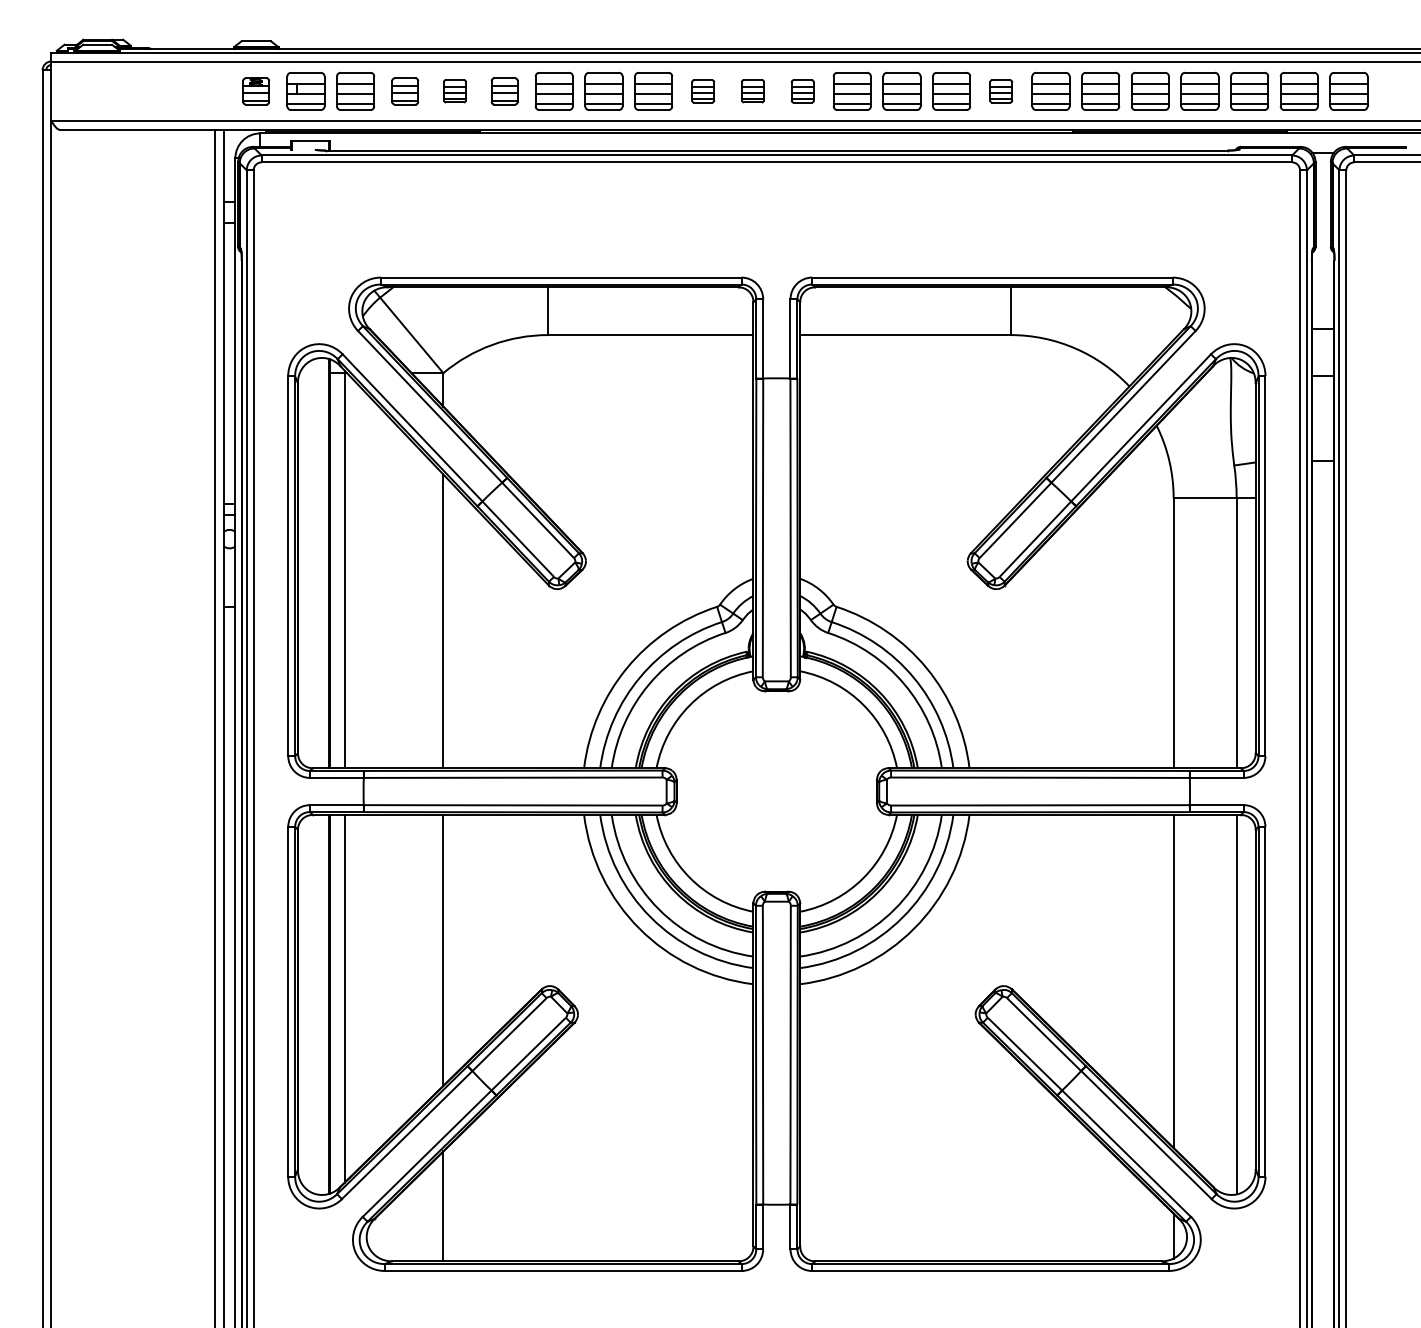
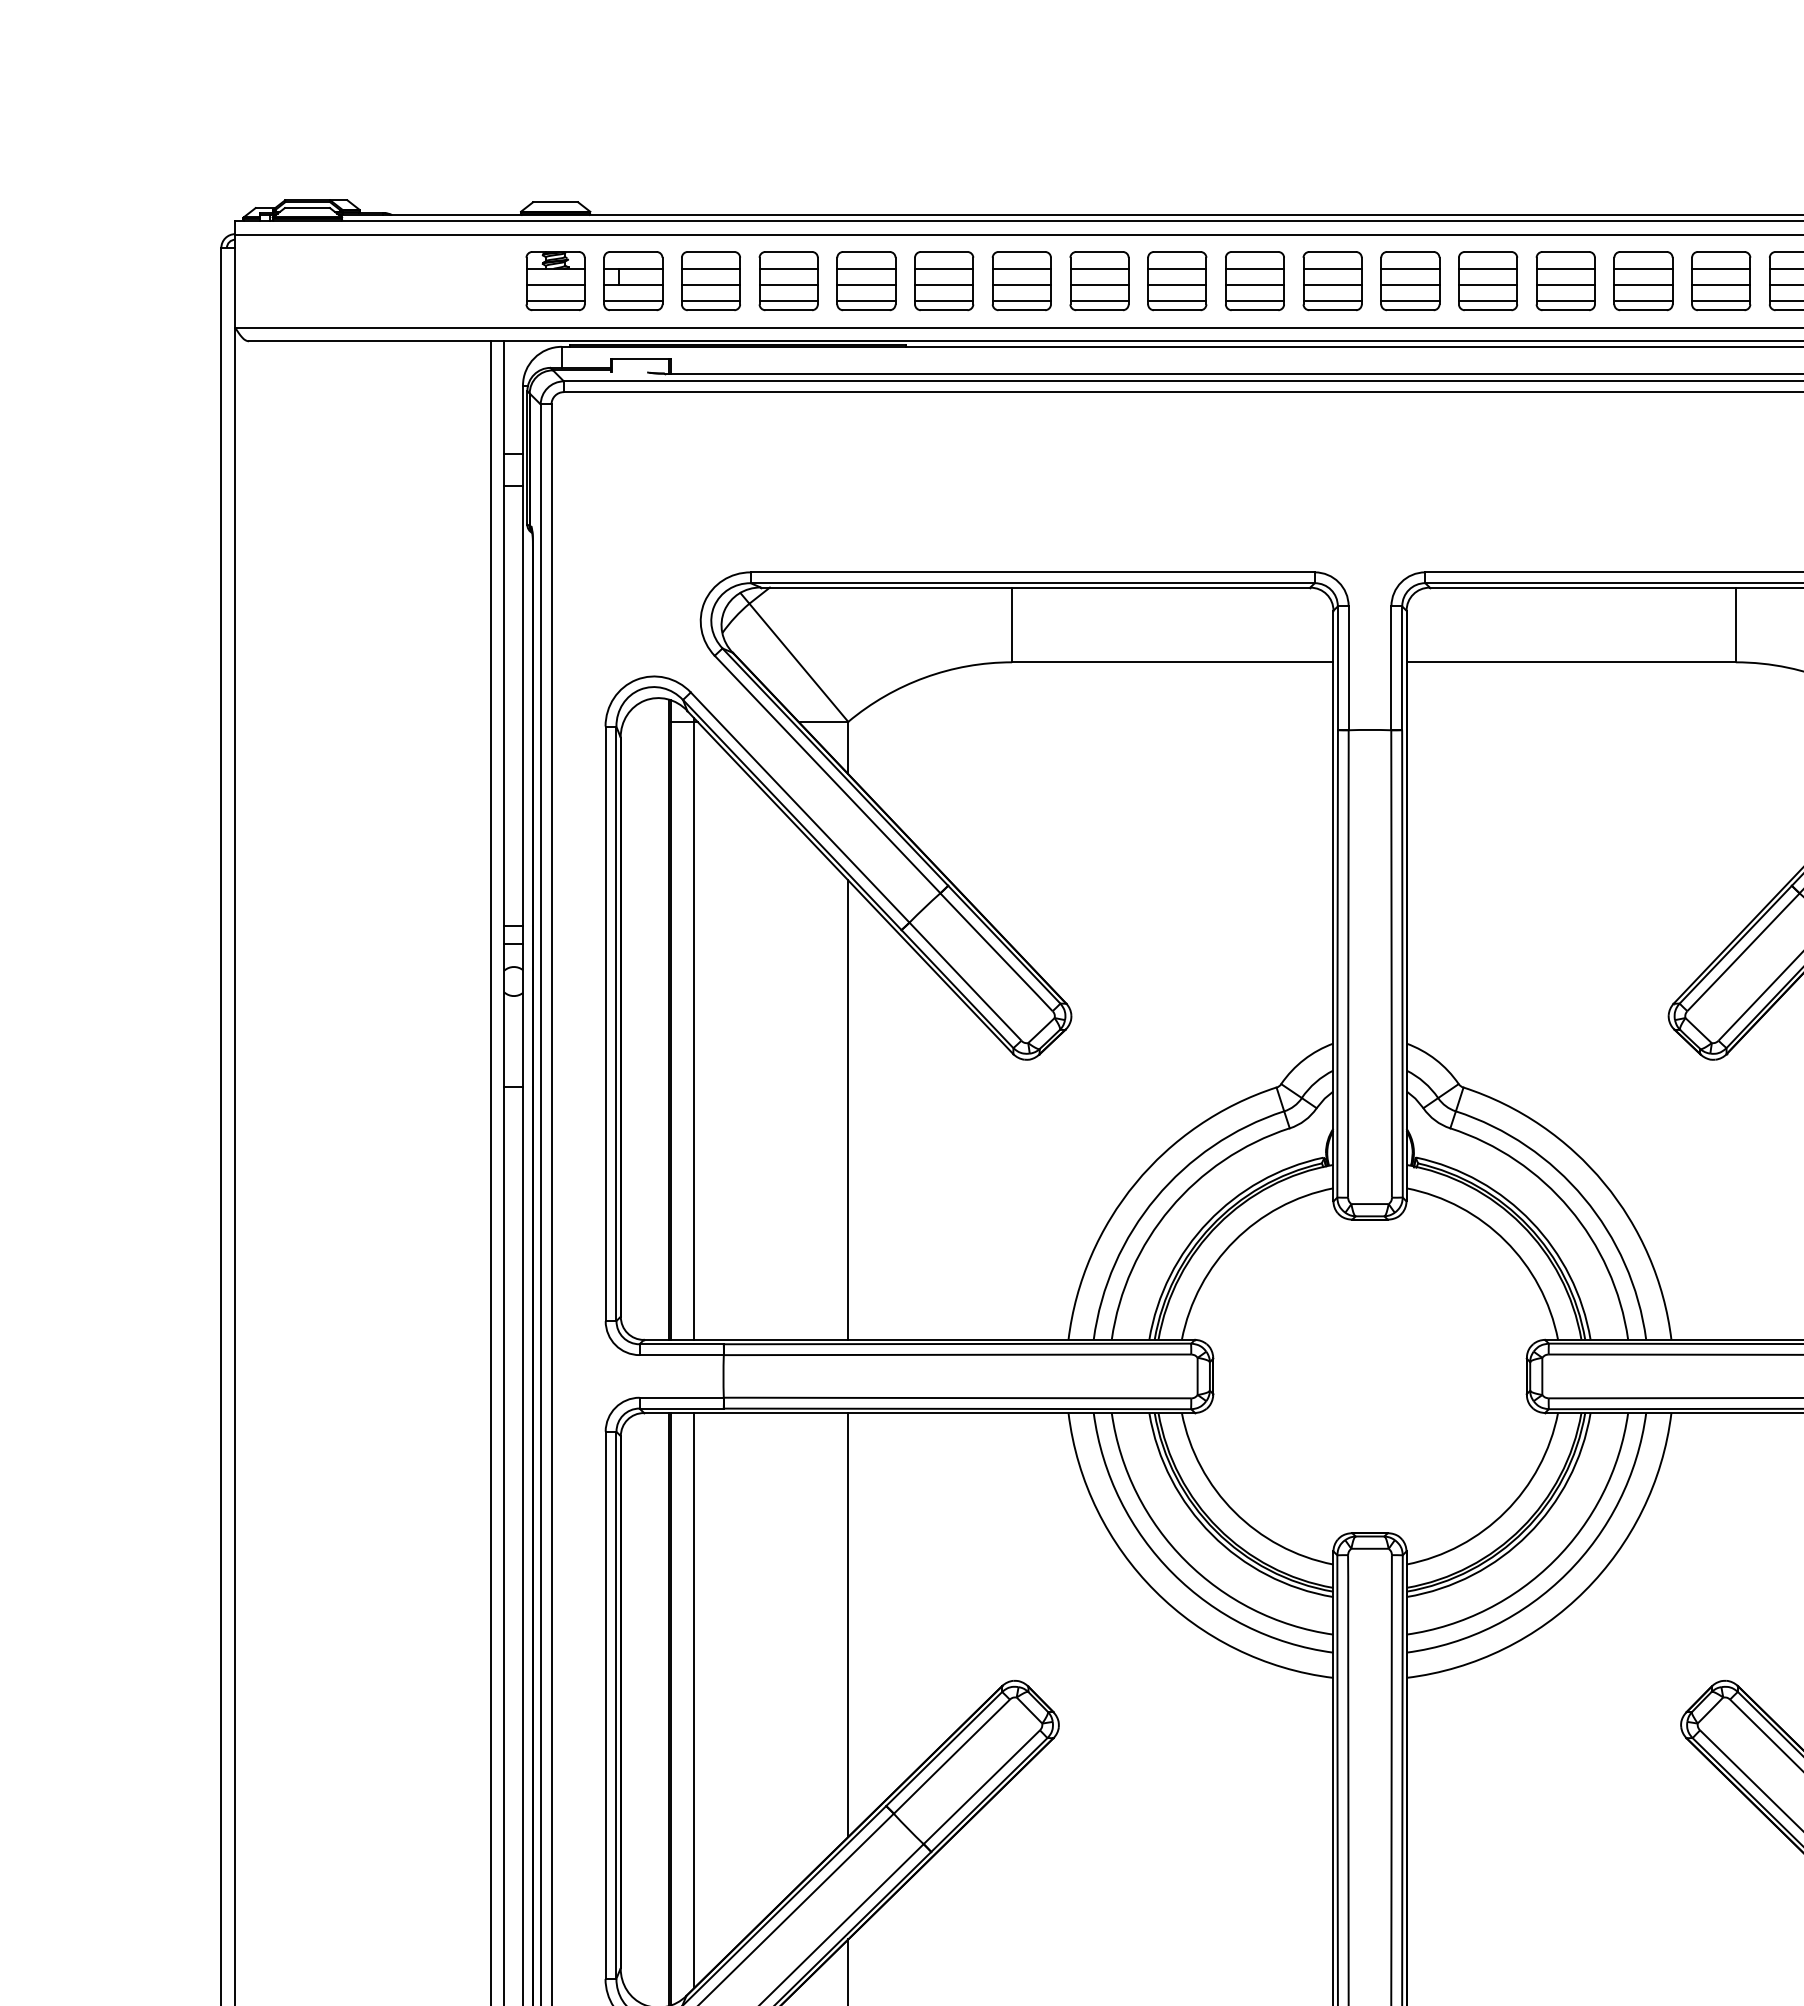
part: (454, 90) -> (865, 279), size x1.67
part: (752, 90) -> (1331, 279), size x1.67
part: (255, 91) -> (554, 281), size x1.43
part: (404, 91) -> (787, 281), size x1.43
part: (504, 91) -> (943, 281), size x1.43
part: (702, 91) -> (1253, 281), size x1.67
part: (802, 91) -> (1410, 281), size x1.67
part: (1000, 91) -> (1719, 281), size x1.67

